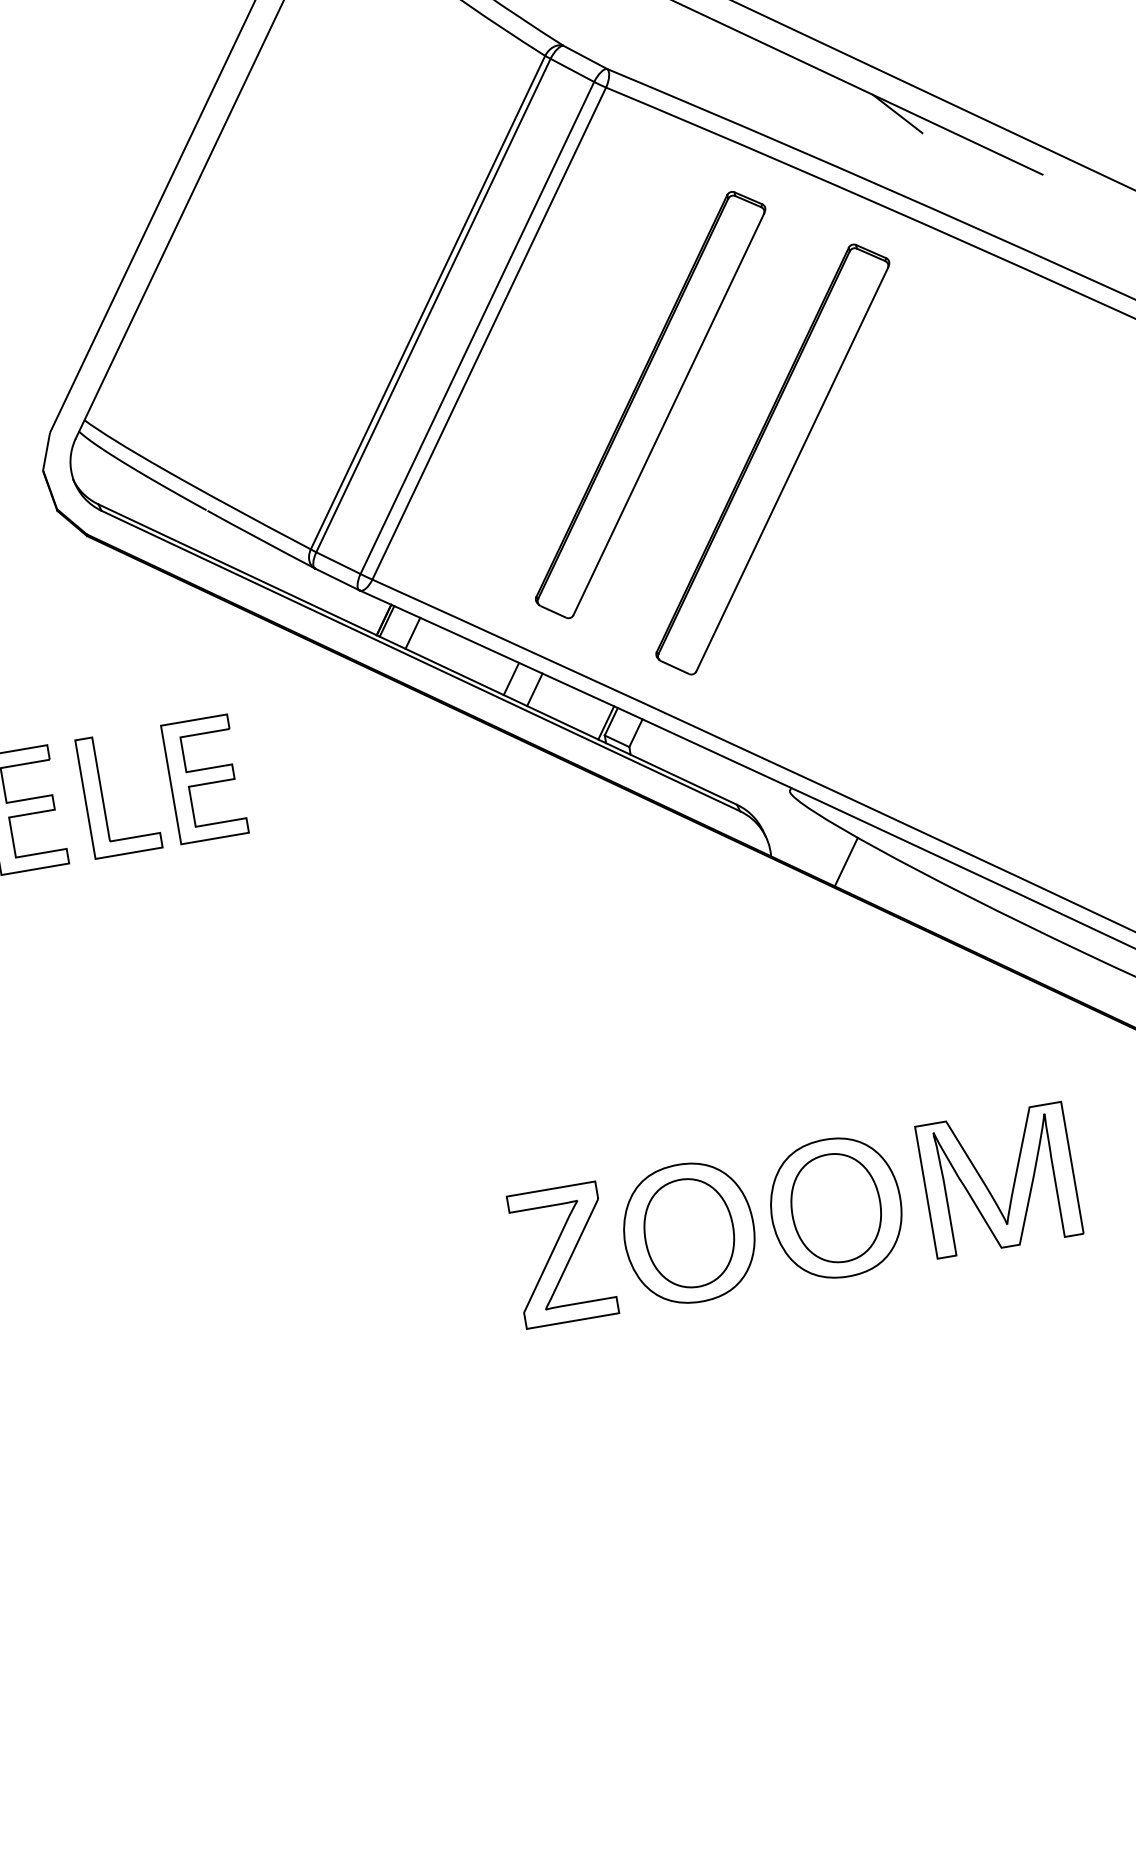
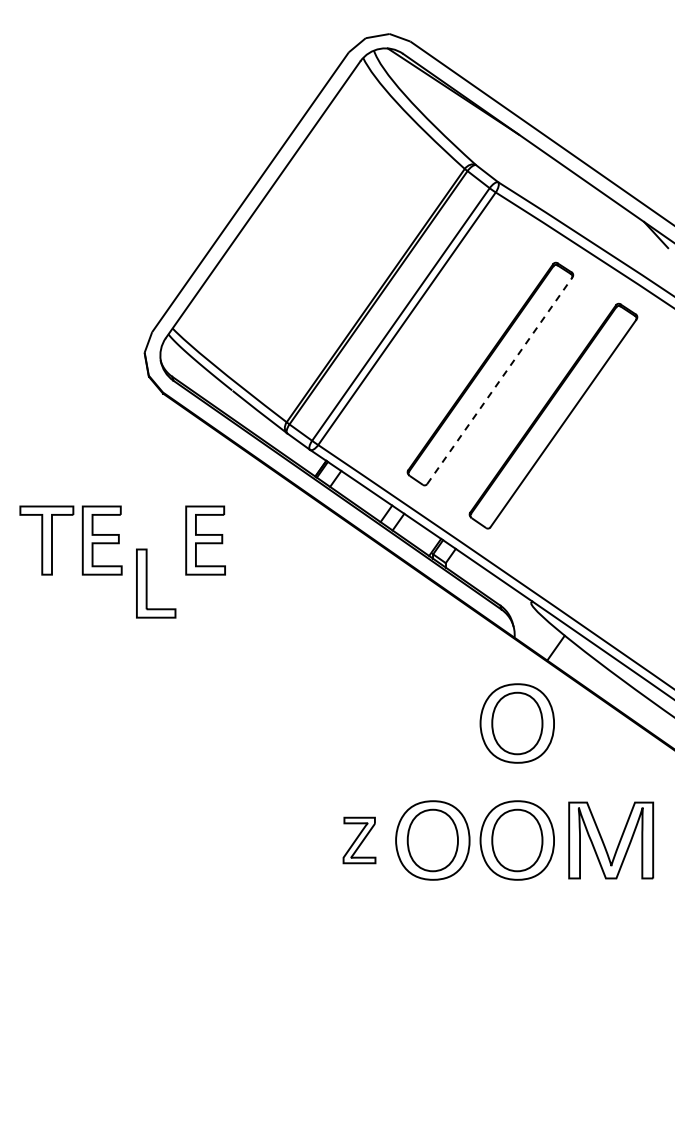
line: (668, 415) -> (499, 381), solid -> dashed
part: (103, 796) -> (147, 583), moved
part: (799, 1004) -> (516, 723), added
part: (561, 1255) -> (359, 840), size x0.6

